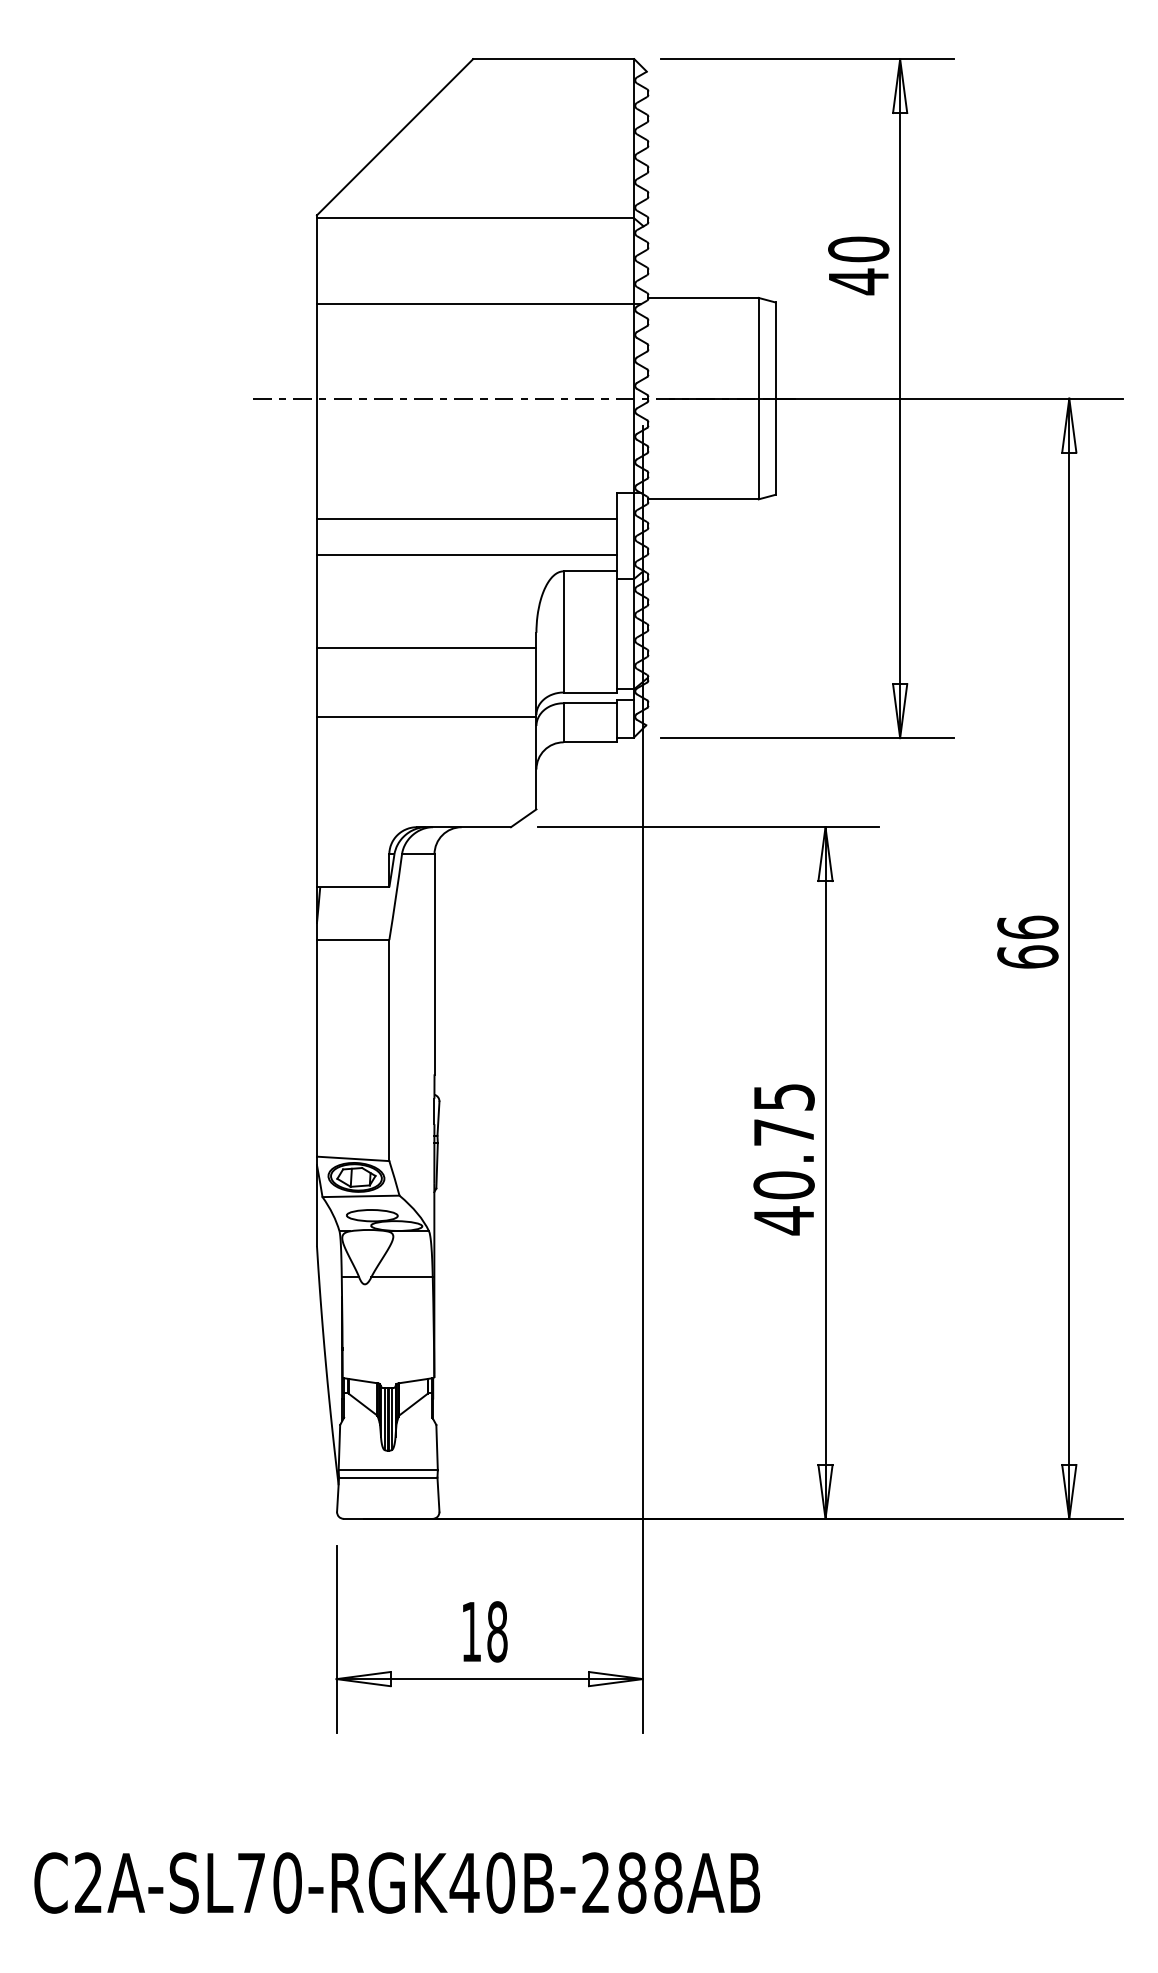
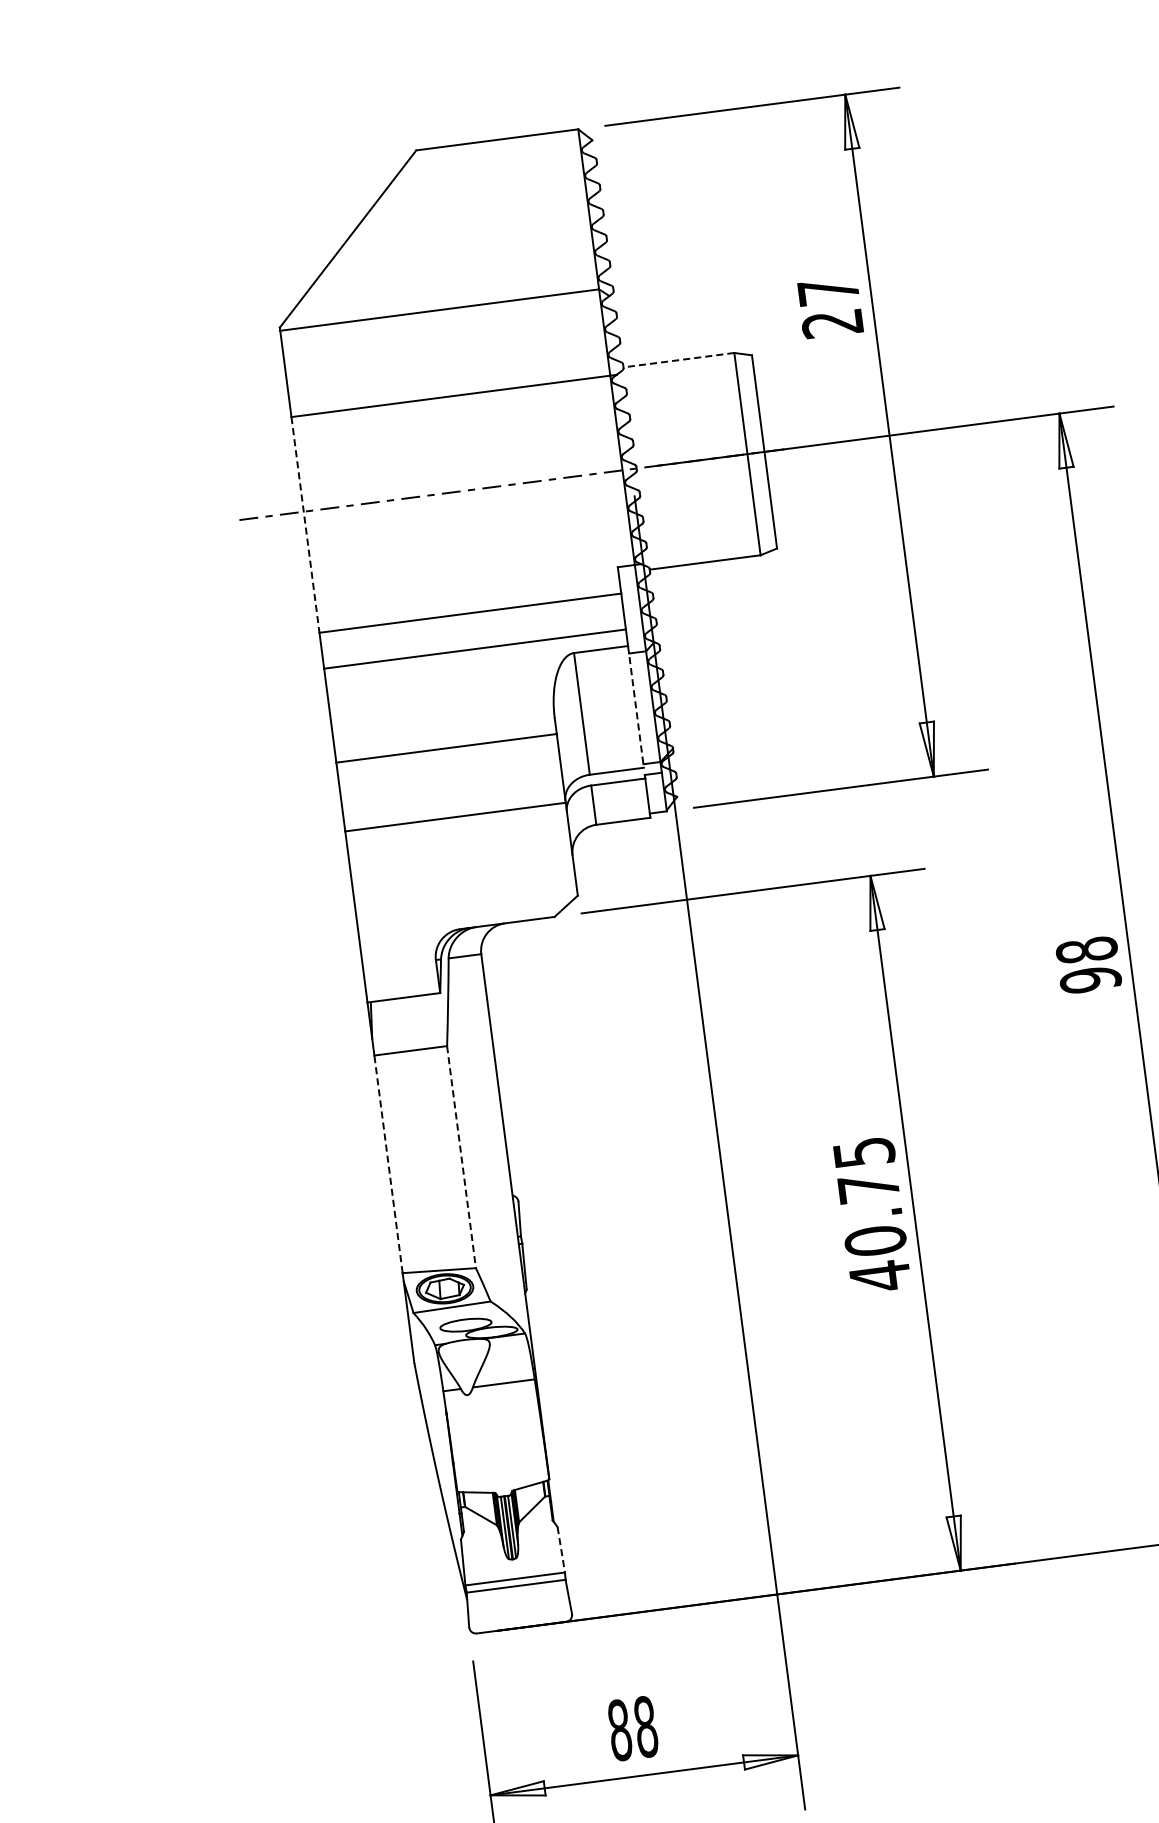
text: (858, 265) -> (830, 307), 40 -> 27
line: (703, 297) -> (678, 359), solid -> dashed
line: (316, 412) -> (305, 525), solid -> dashed
line: (617, 631) -> (636, 706), solid -> dashed
text: (1027, 941) -> (1088, 964), 66 -> 98
line: (316, 1047) -> (387, 1163), solid -> dashed
line: (389, 1050) -> (461, 1157), solid -> dashed
line: (437, 1447) -> (561, 1549), solid -> dashed
text: (471, 1631) -> (619, 1729), 18 -> 88

